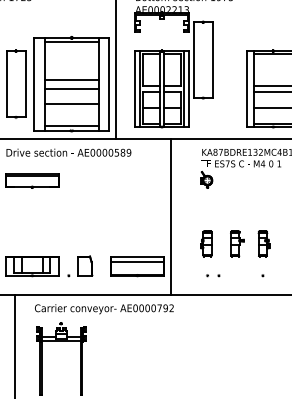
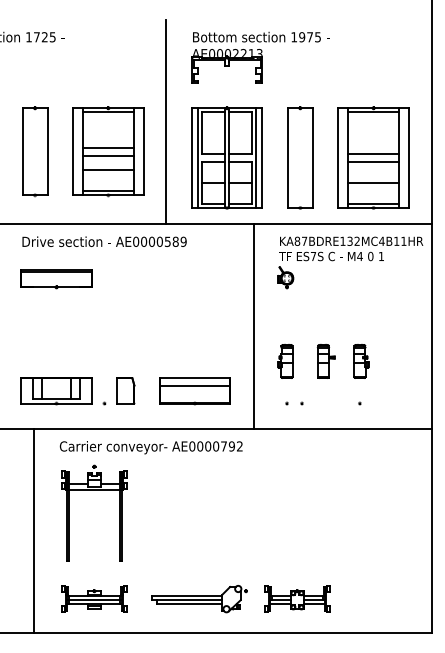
part: (203, 59) -> (300, 157), moved
part: (71, 84) -> (108, 151), size x0.71
line: (170, 217) -> (253, 326), moved

